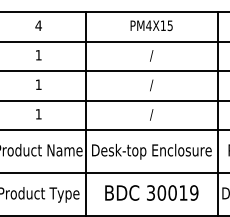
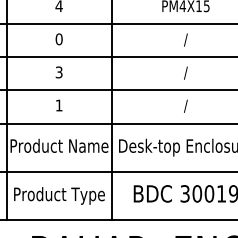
text: (38, 55) -> (58, 39), 1 -> 0
text: (38, 84) -> (58, 72), 1 -> 3

